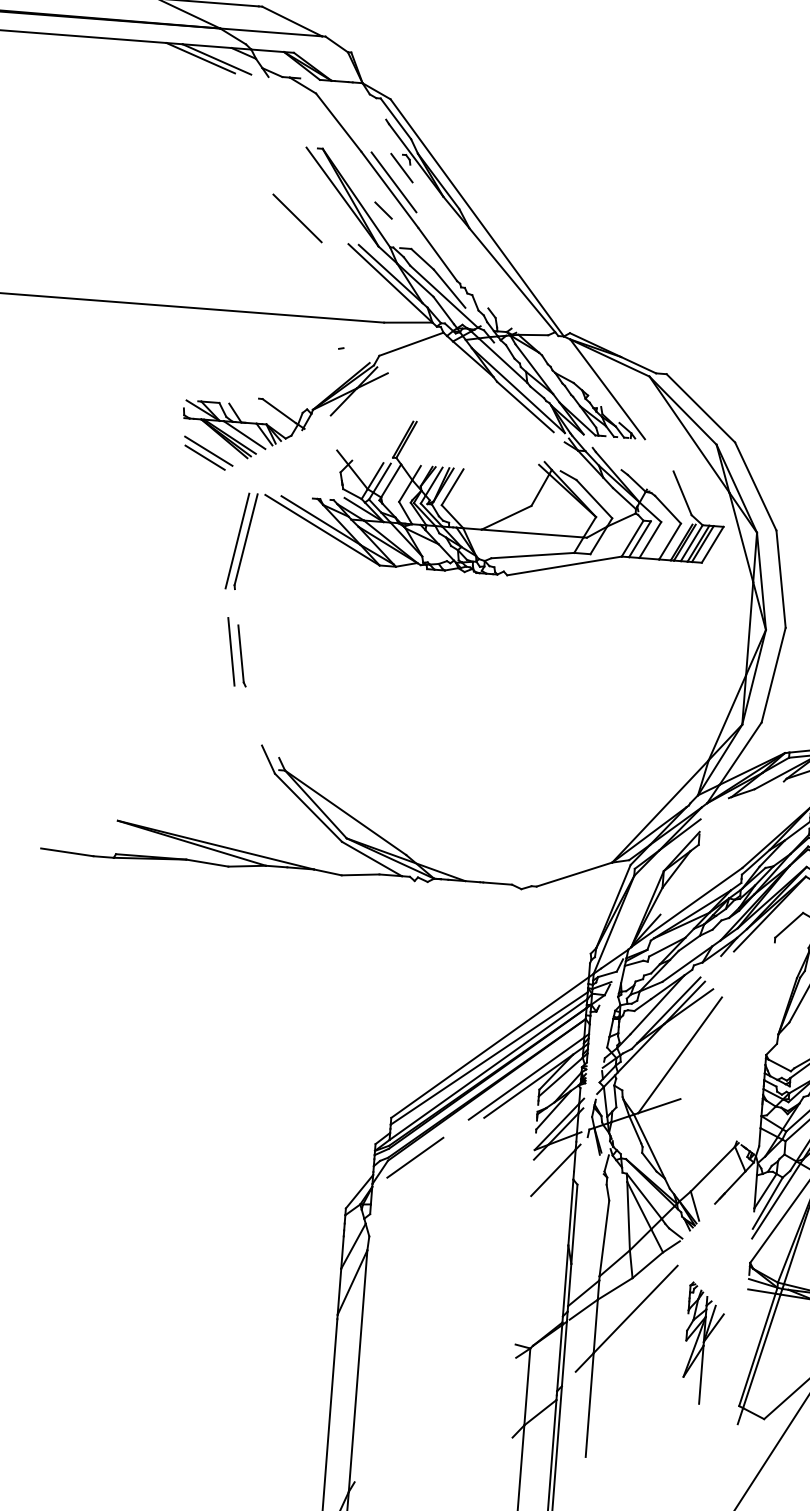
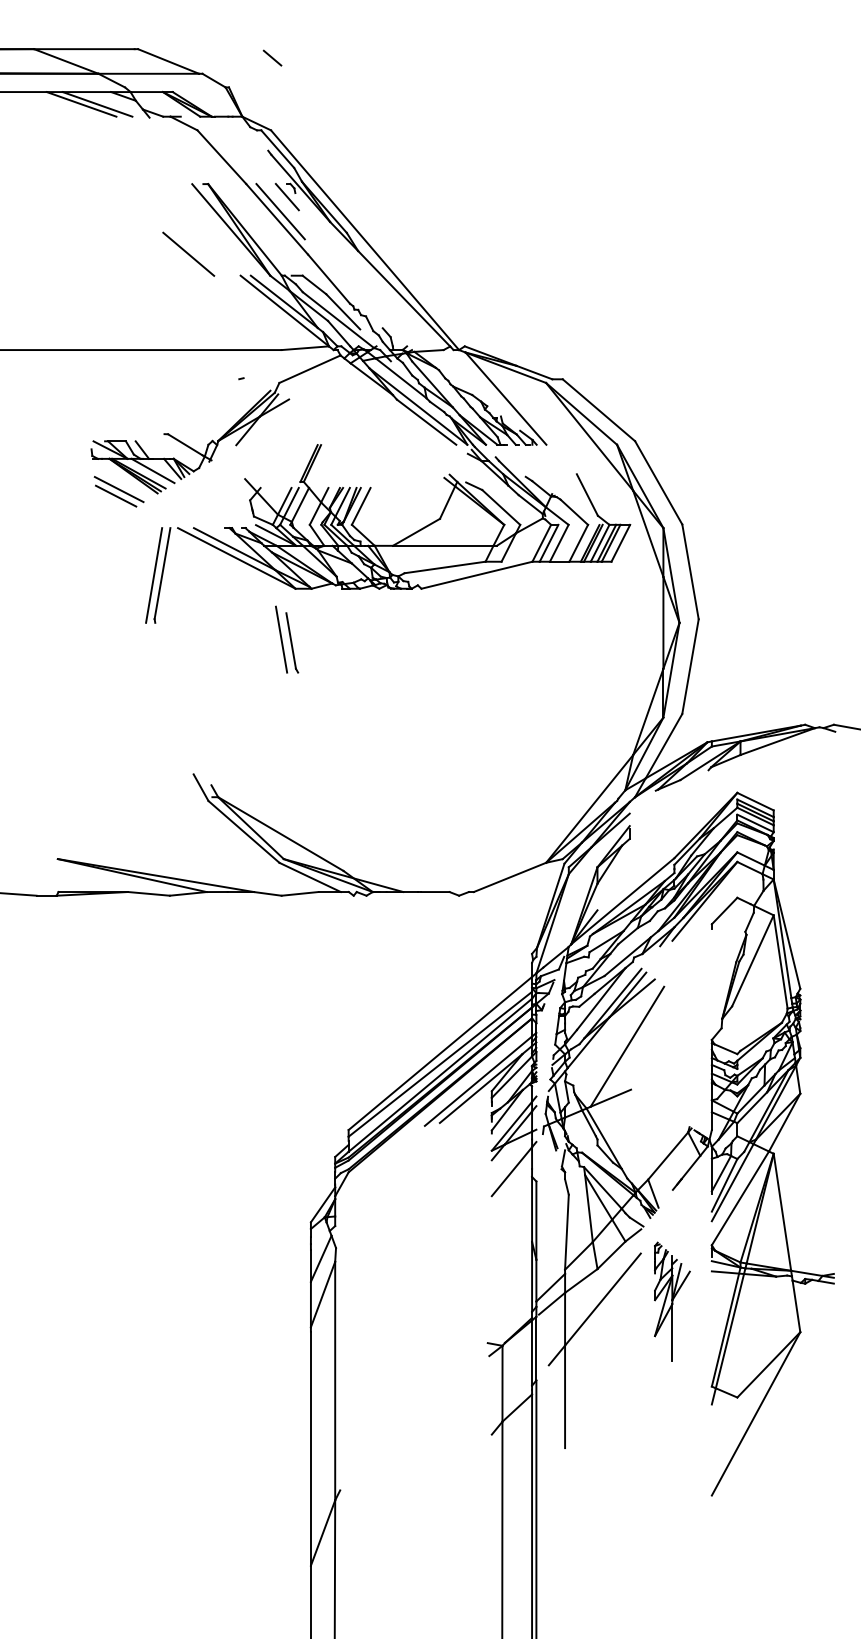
line: (383, 209) -> (272, 57), moved
part: (237, 652) -> (287, 639), moved
line: (415, 1157) -> (375, 1167), removed
part: (703, 1343) -> (672, 1301), moved

